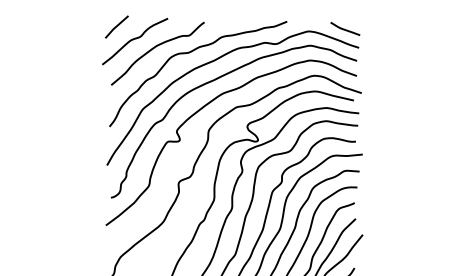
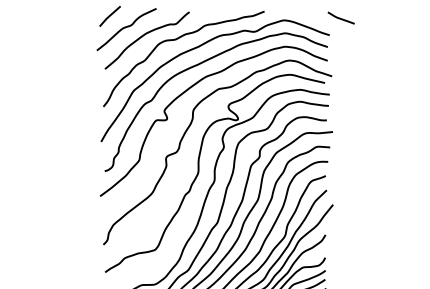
line: (344, 28) -> (340, 17), moved

